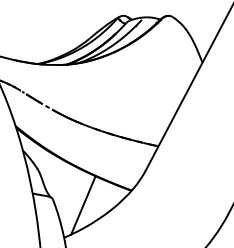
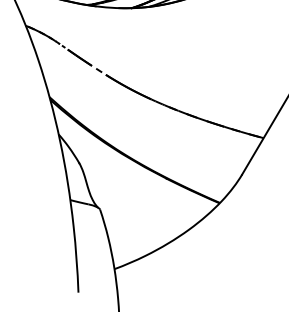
line: (83, 205) -> (146, 221), removed

